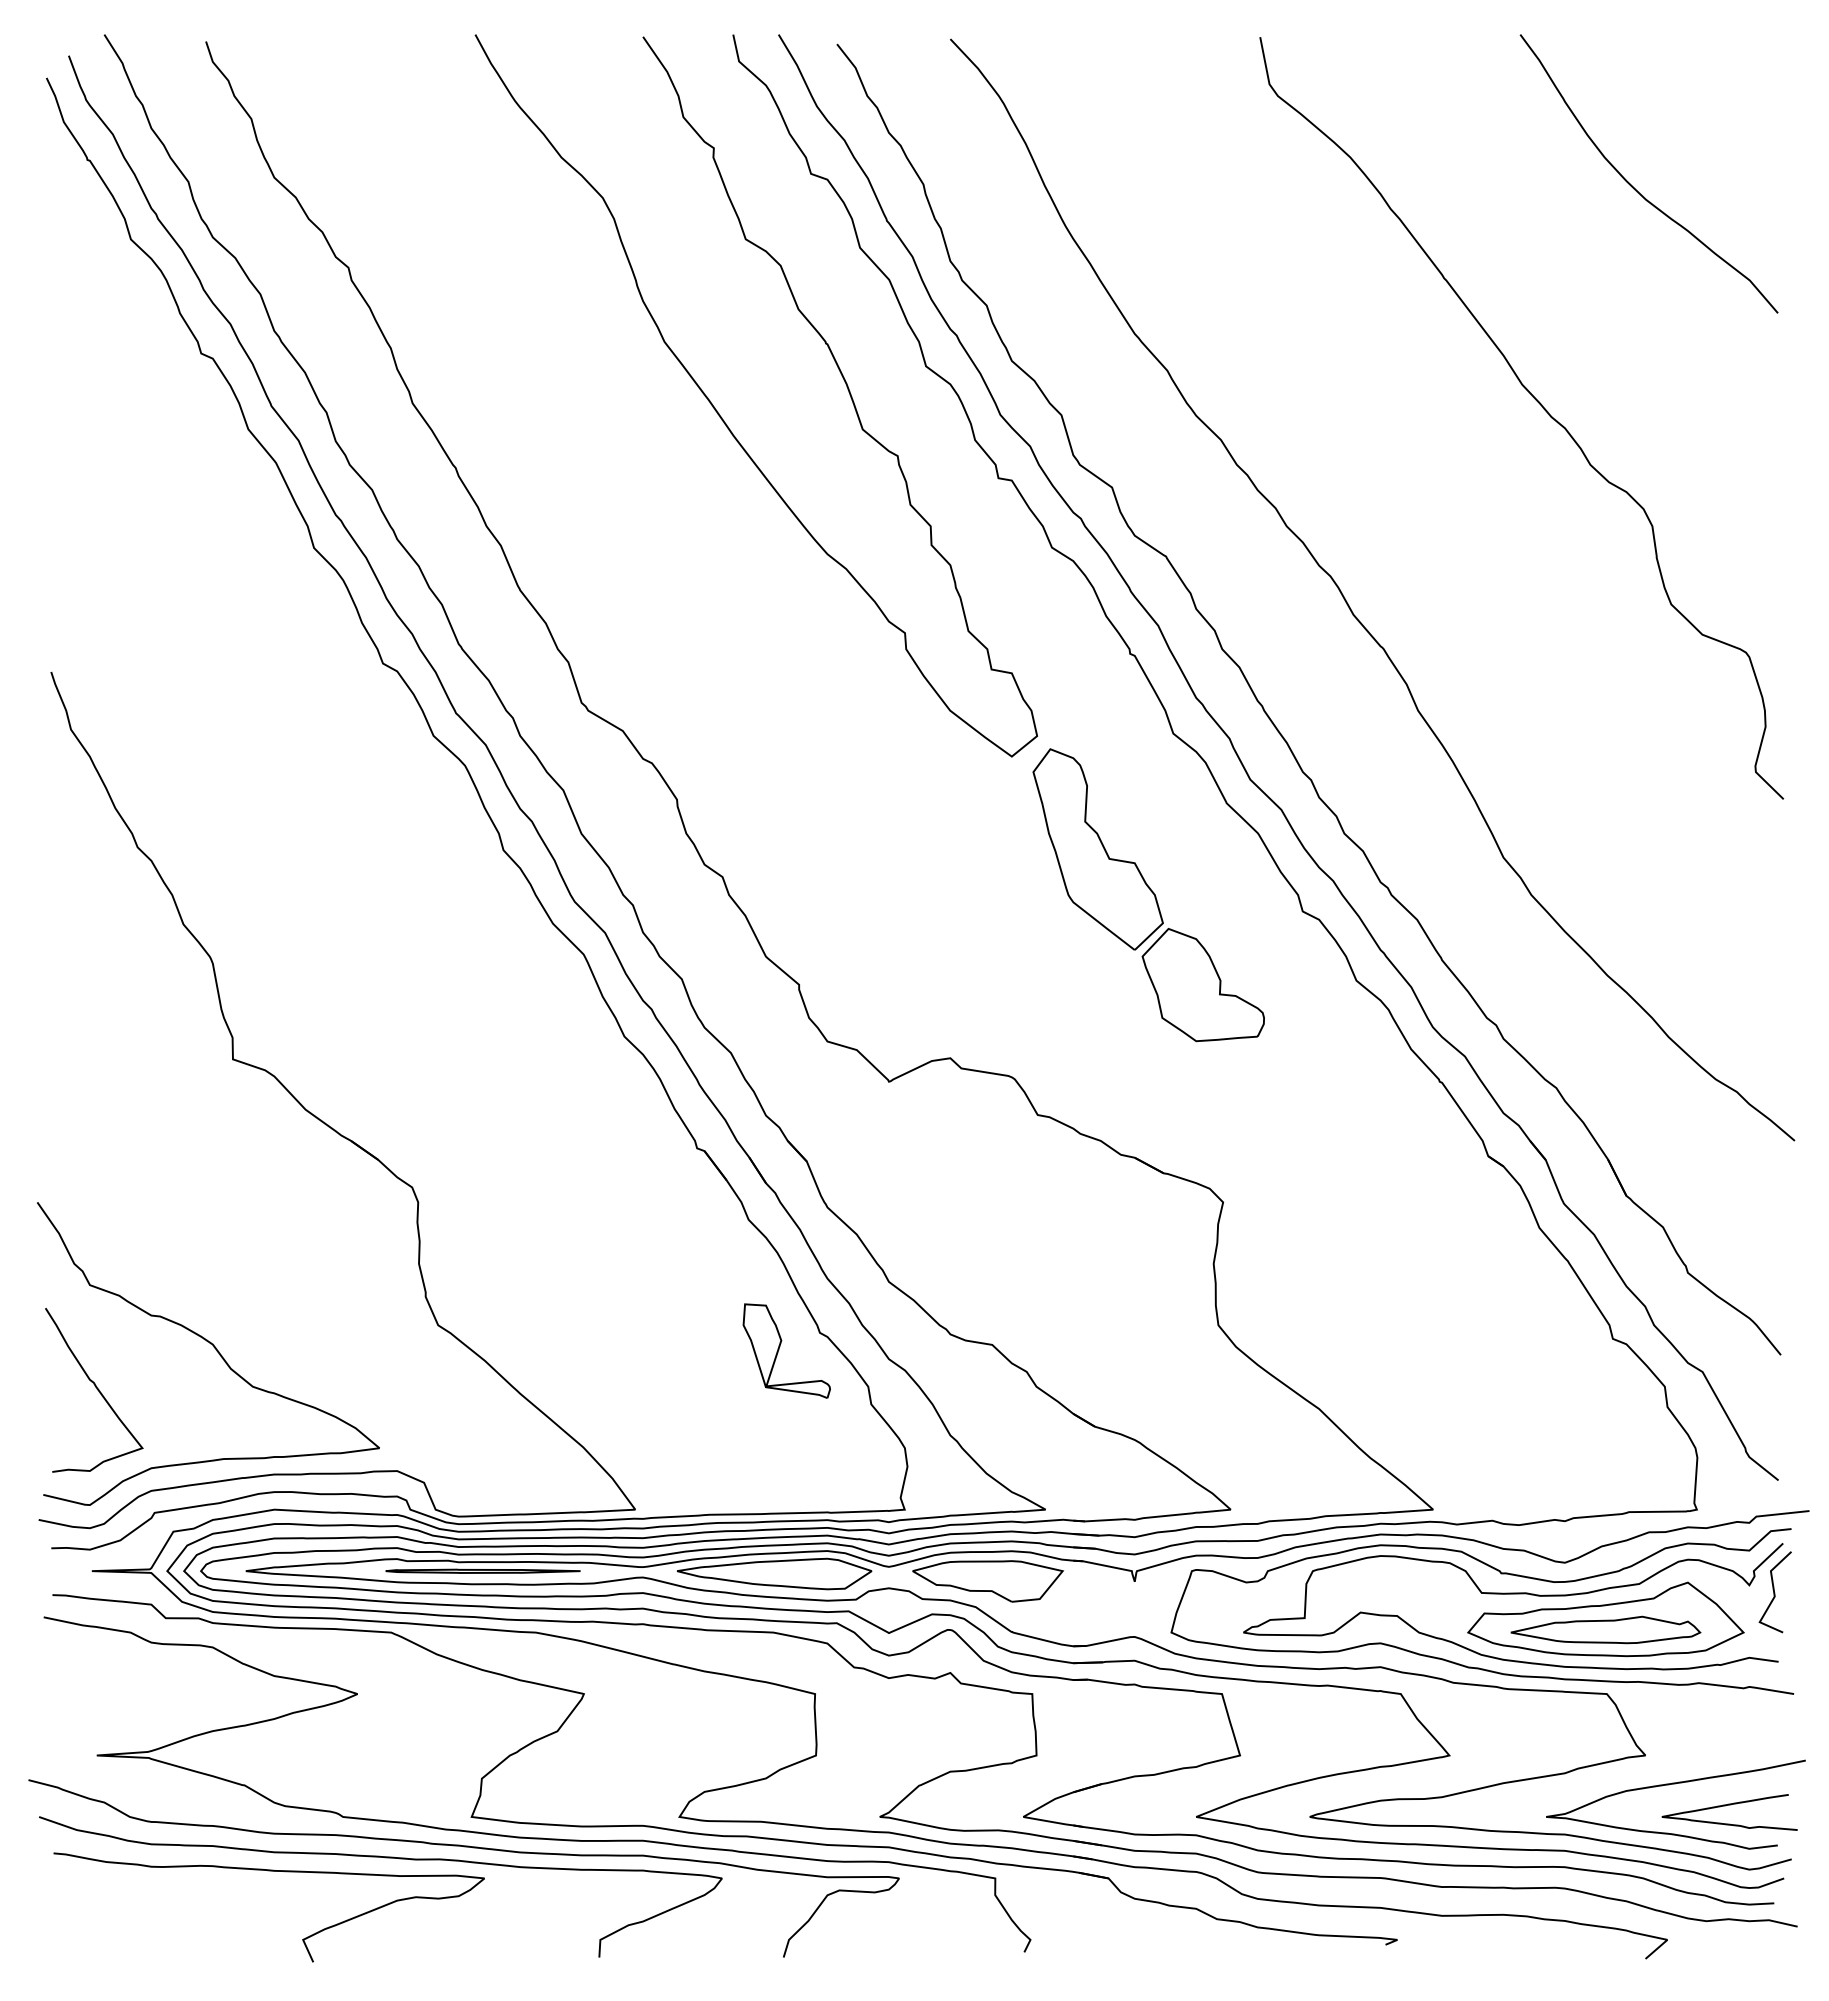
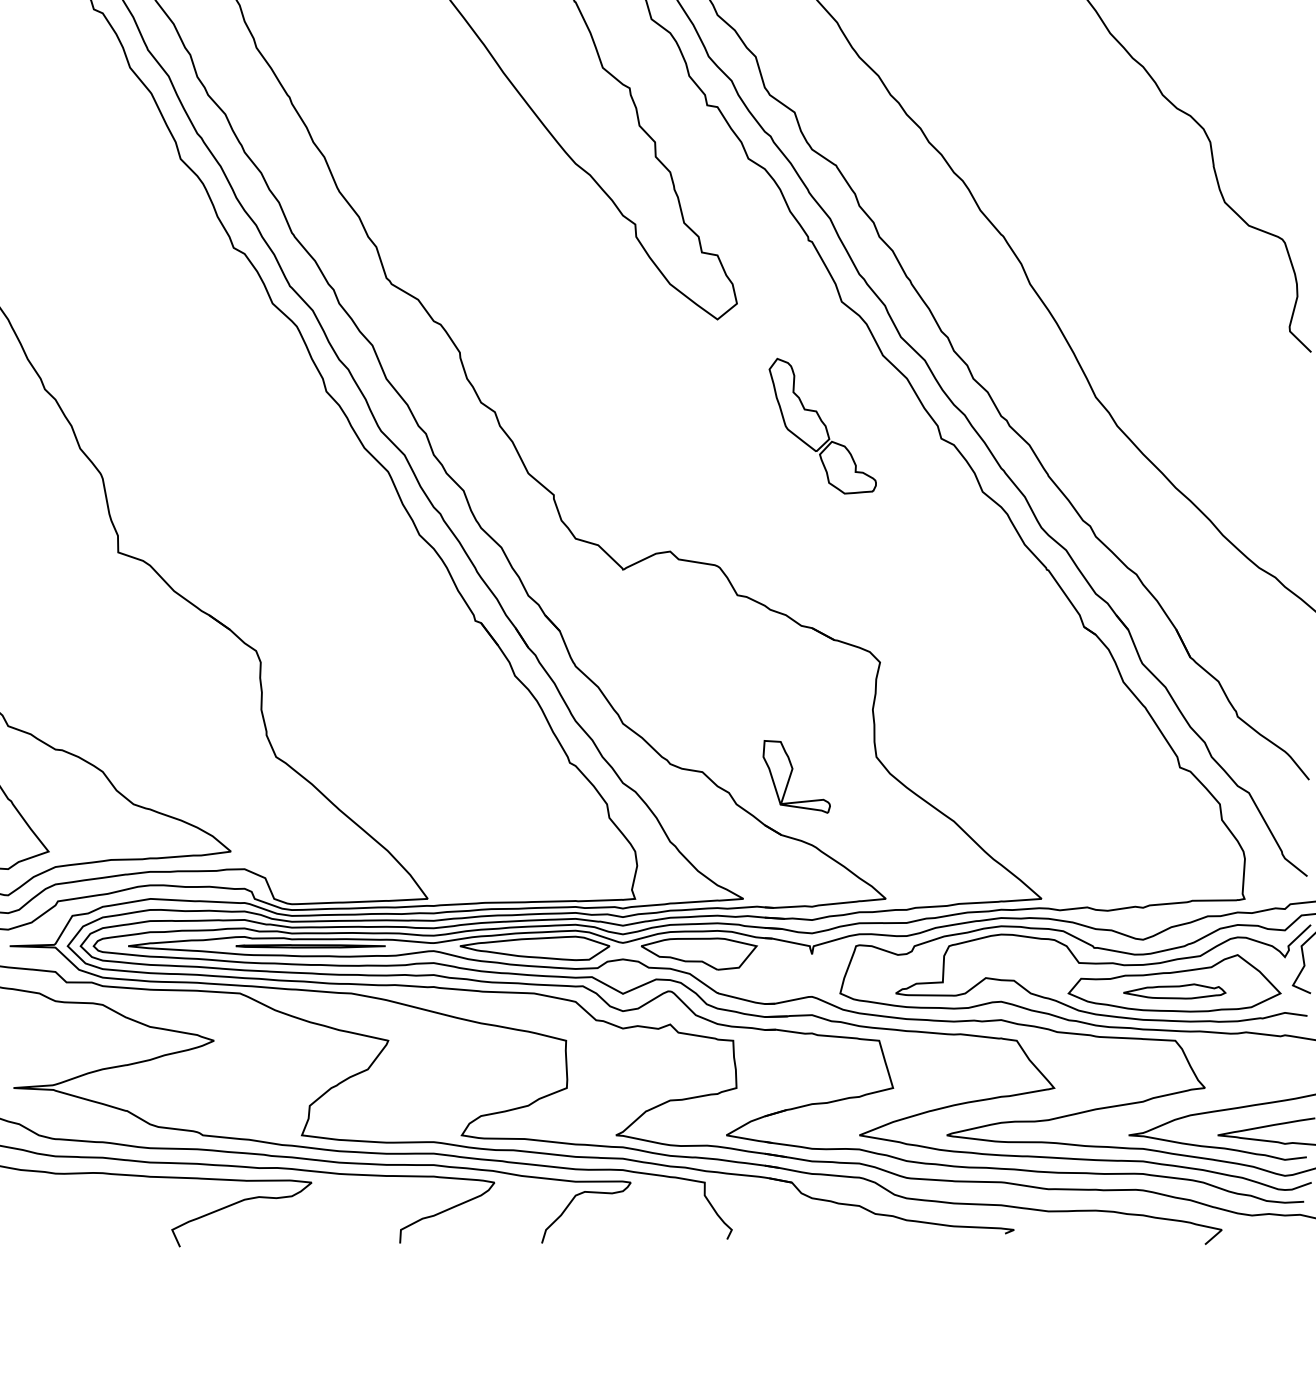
part: (1148, 895) -> (822, 426), size x0.6
part: (779, 1349) -> (791, 775), moved
part: (1605, 1629) -> (1174, 991), size x0.7

